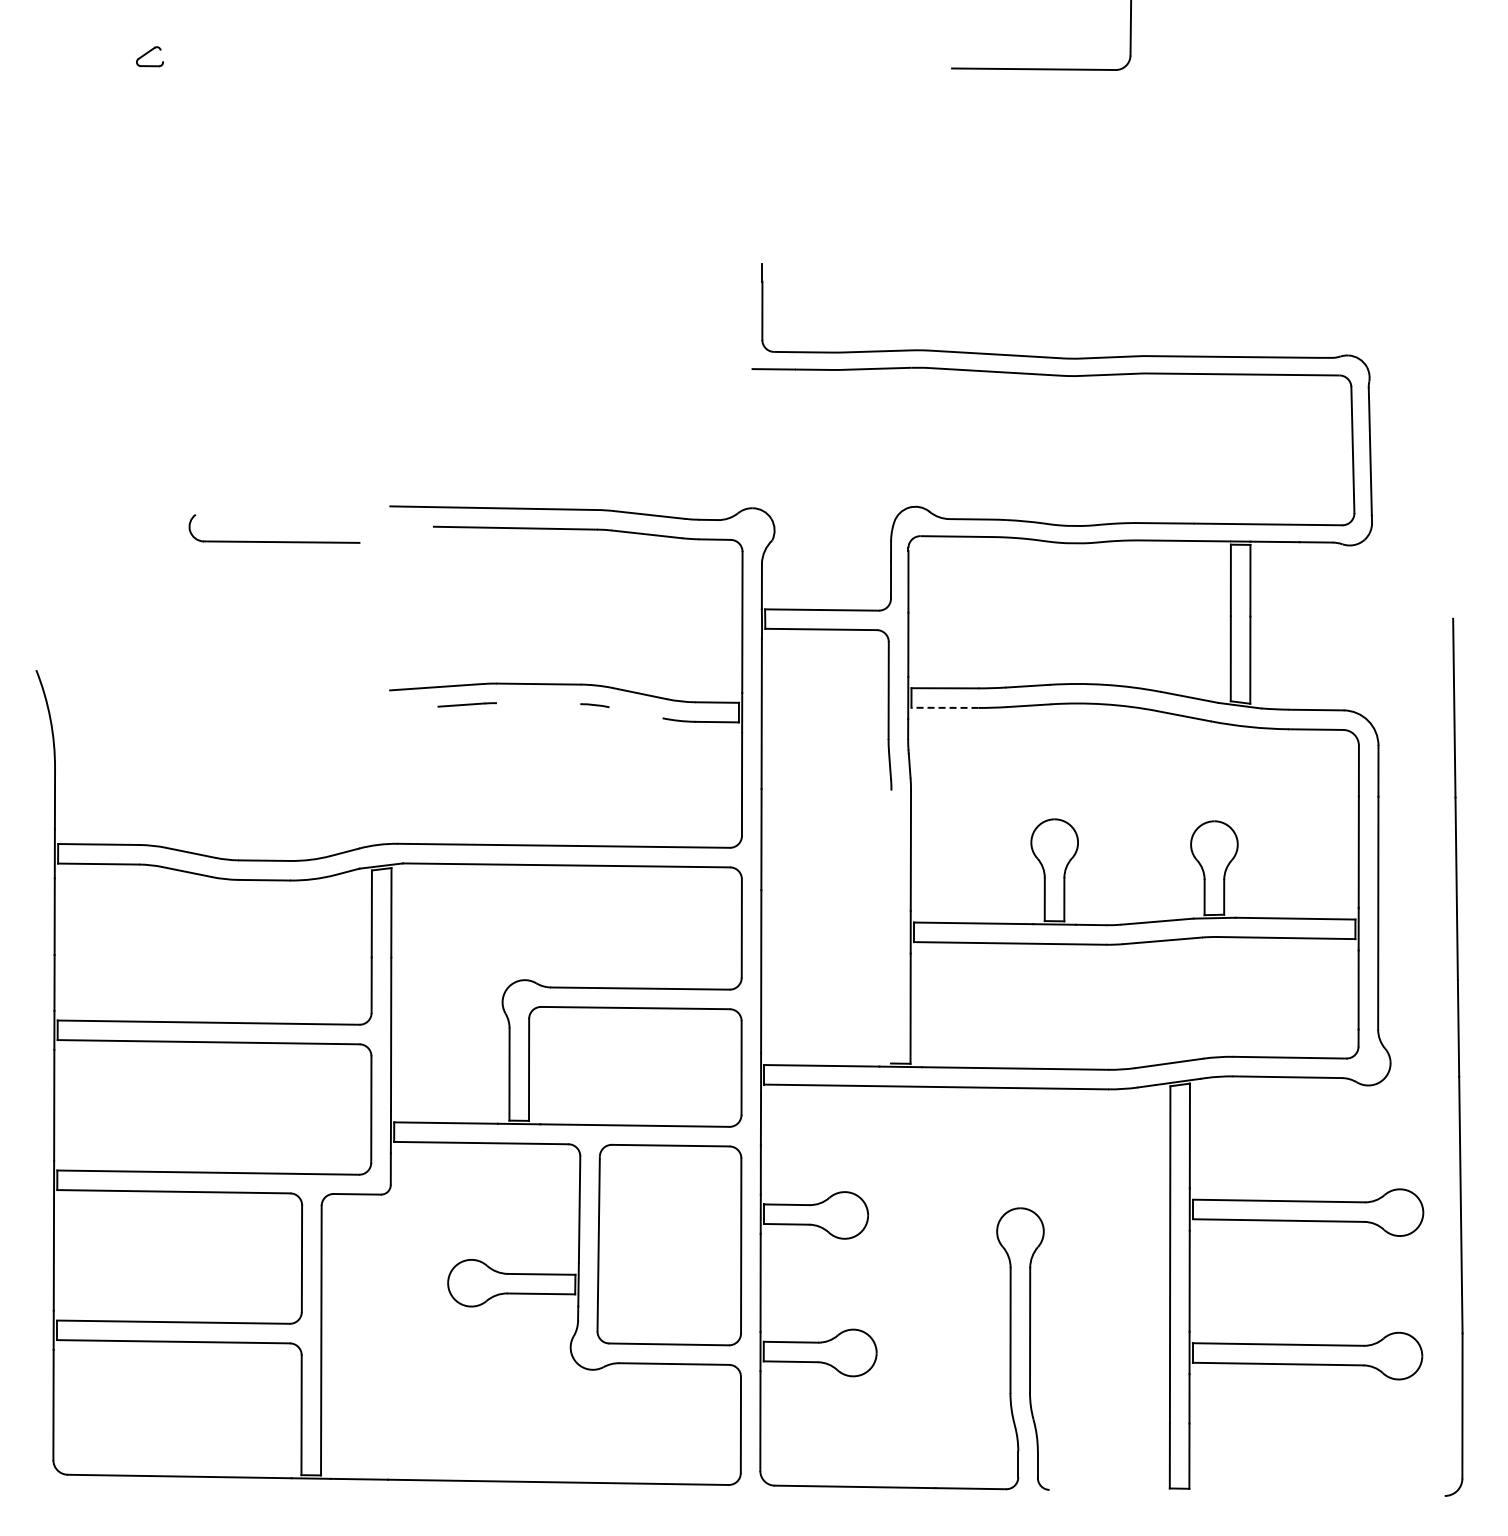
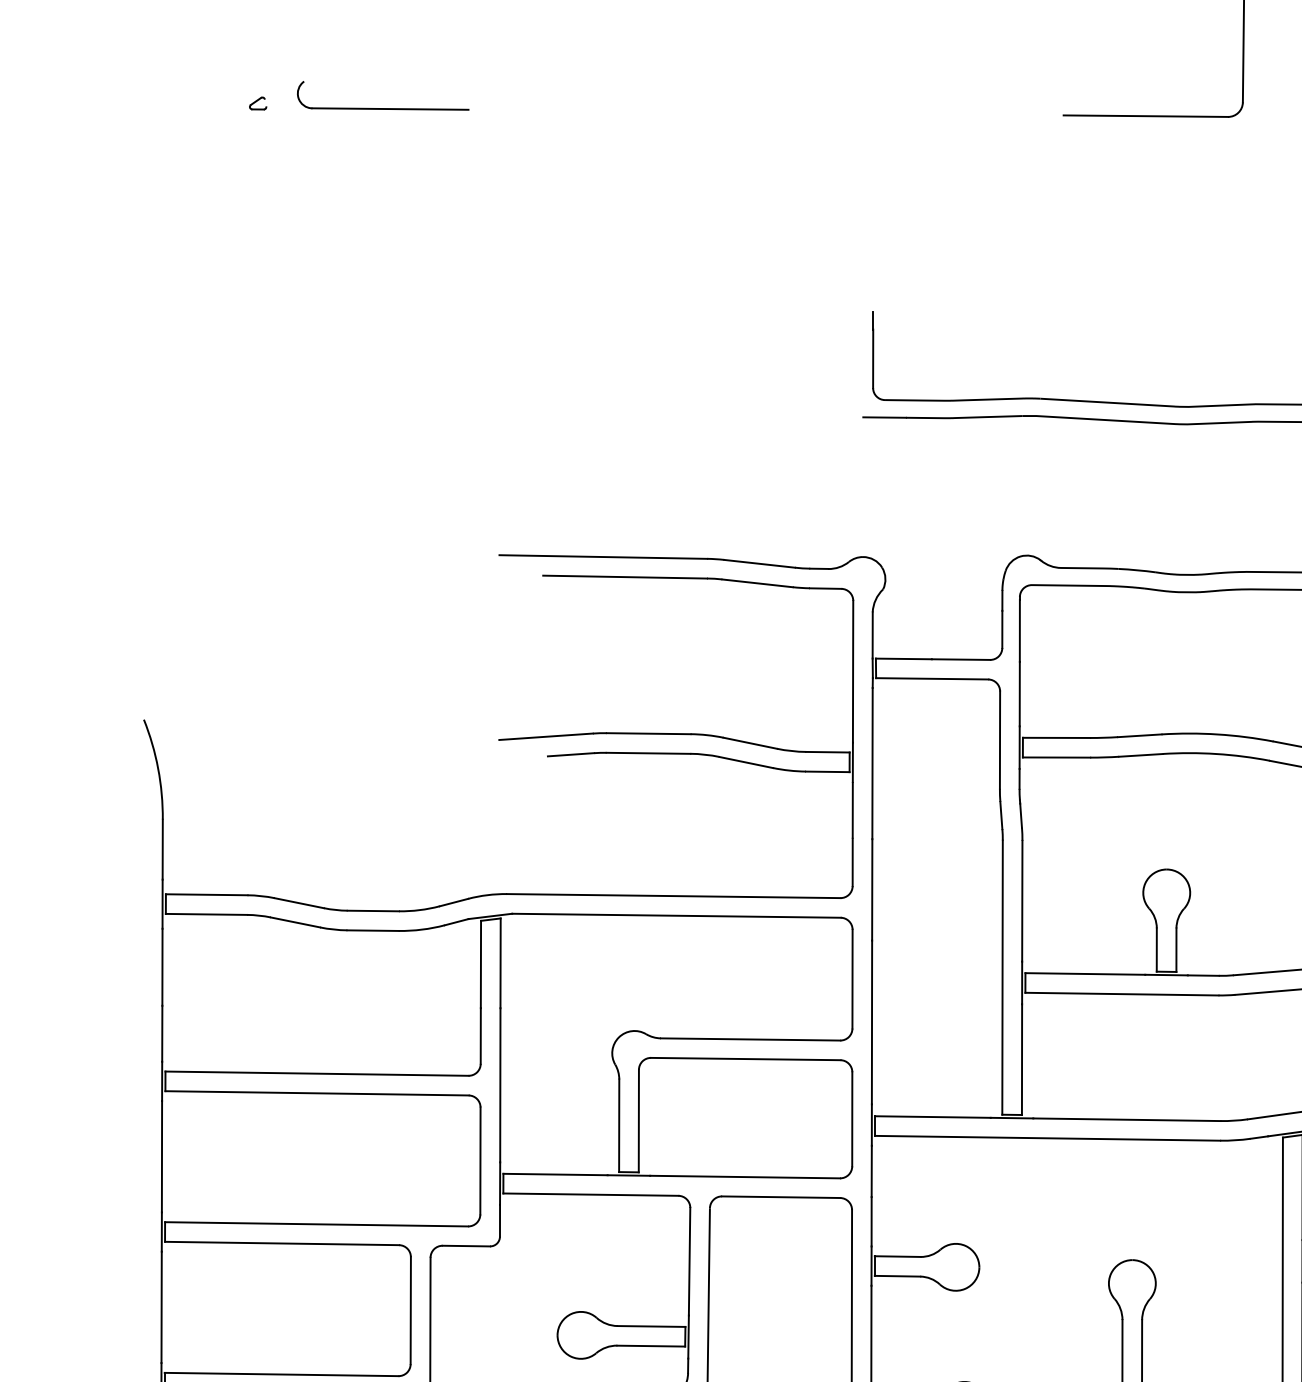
part: (149, 56) -> (257, 103), size x0.62
part: (274, 541) -> (383, 108), moved
line: (538, 703) -> (648, 753), added
line: (944, 707) -> (1056, 757), dashed -> solid
line: (635, 712) -> (745, 762), added
line: (890, 926) -> (1001, 977), added

